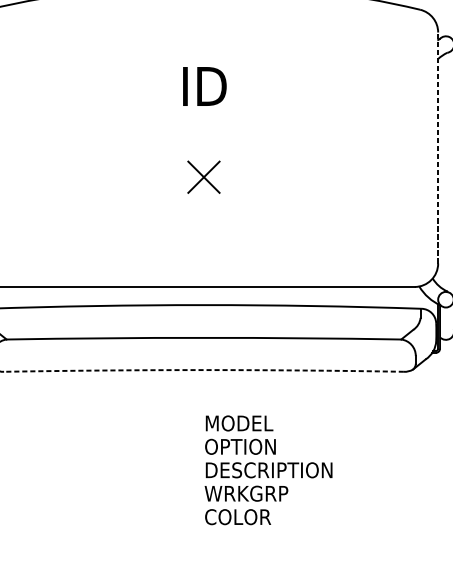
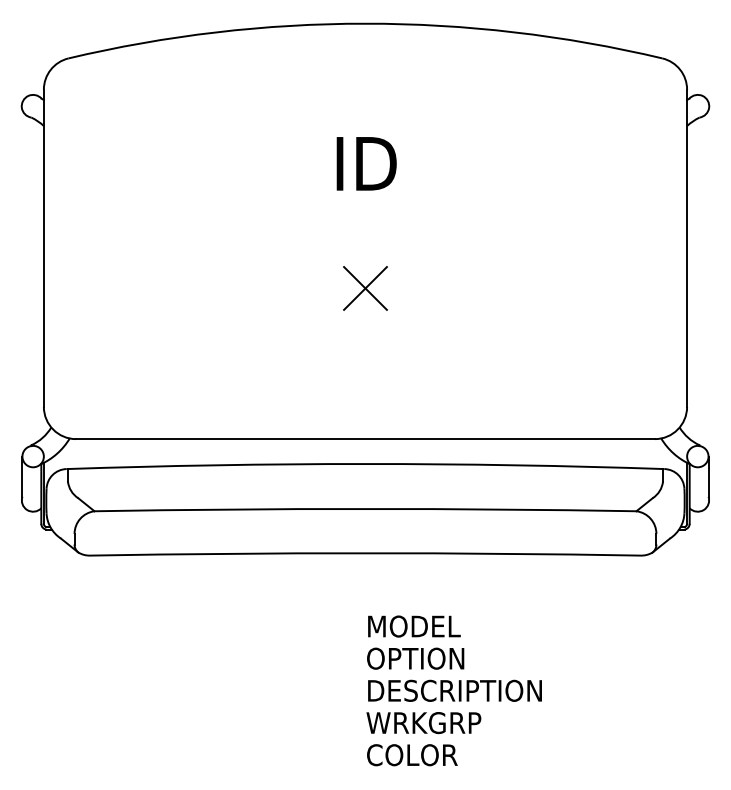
line: (438, 148) -> (687, 248), dashed -> solid
arc: (203, 370) -> (365, 553), dashed -> solid

